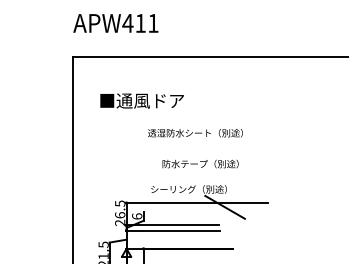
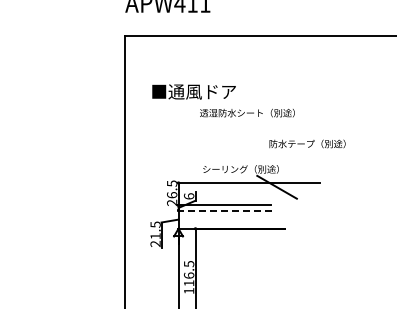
text: (141, 100) -> (193, 91), moved
text: (200, 163) -> (307, 143), moved
line: (172, 230) -> (224, 210), solid -> dashed

